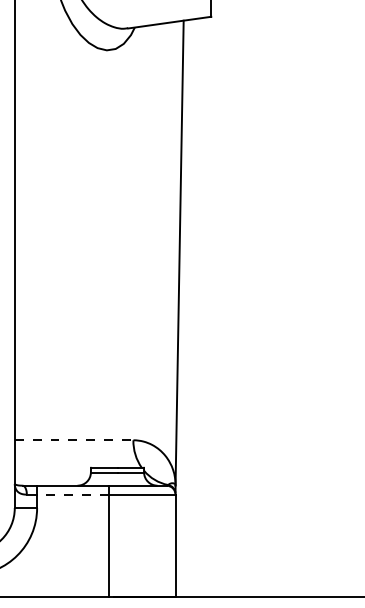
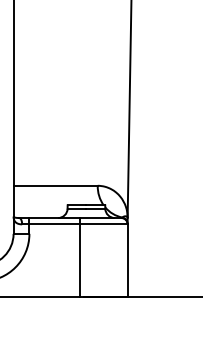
line: (74, 440) -> (55, 185), dashed -> solid
line: (72, 494) -> (54, 224), dashed -> solid

